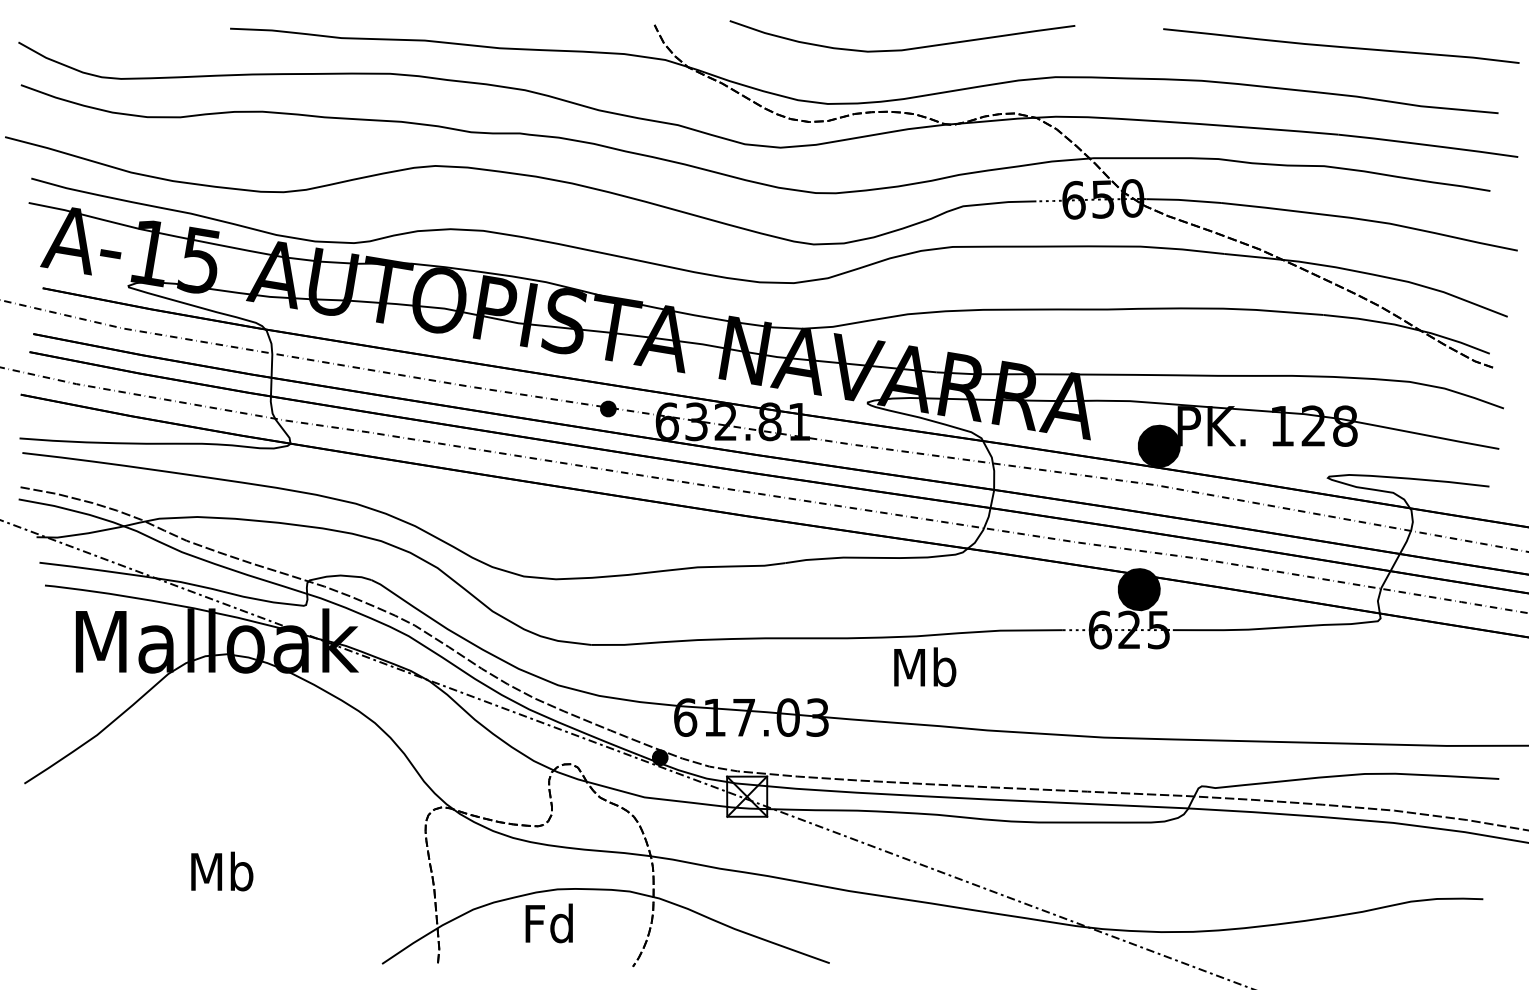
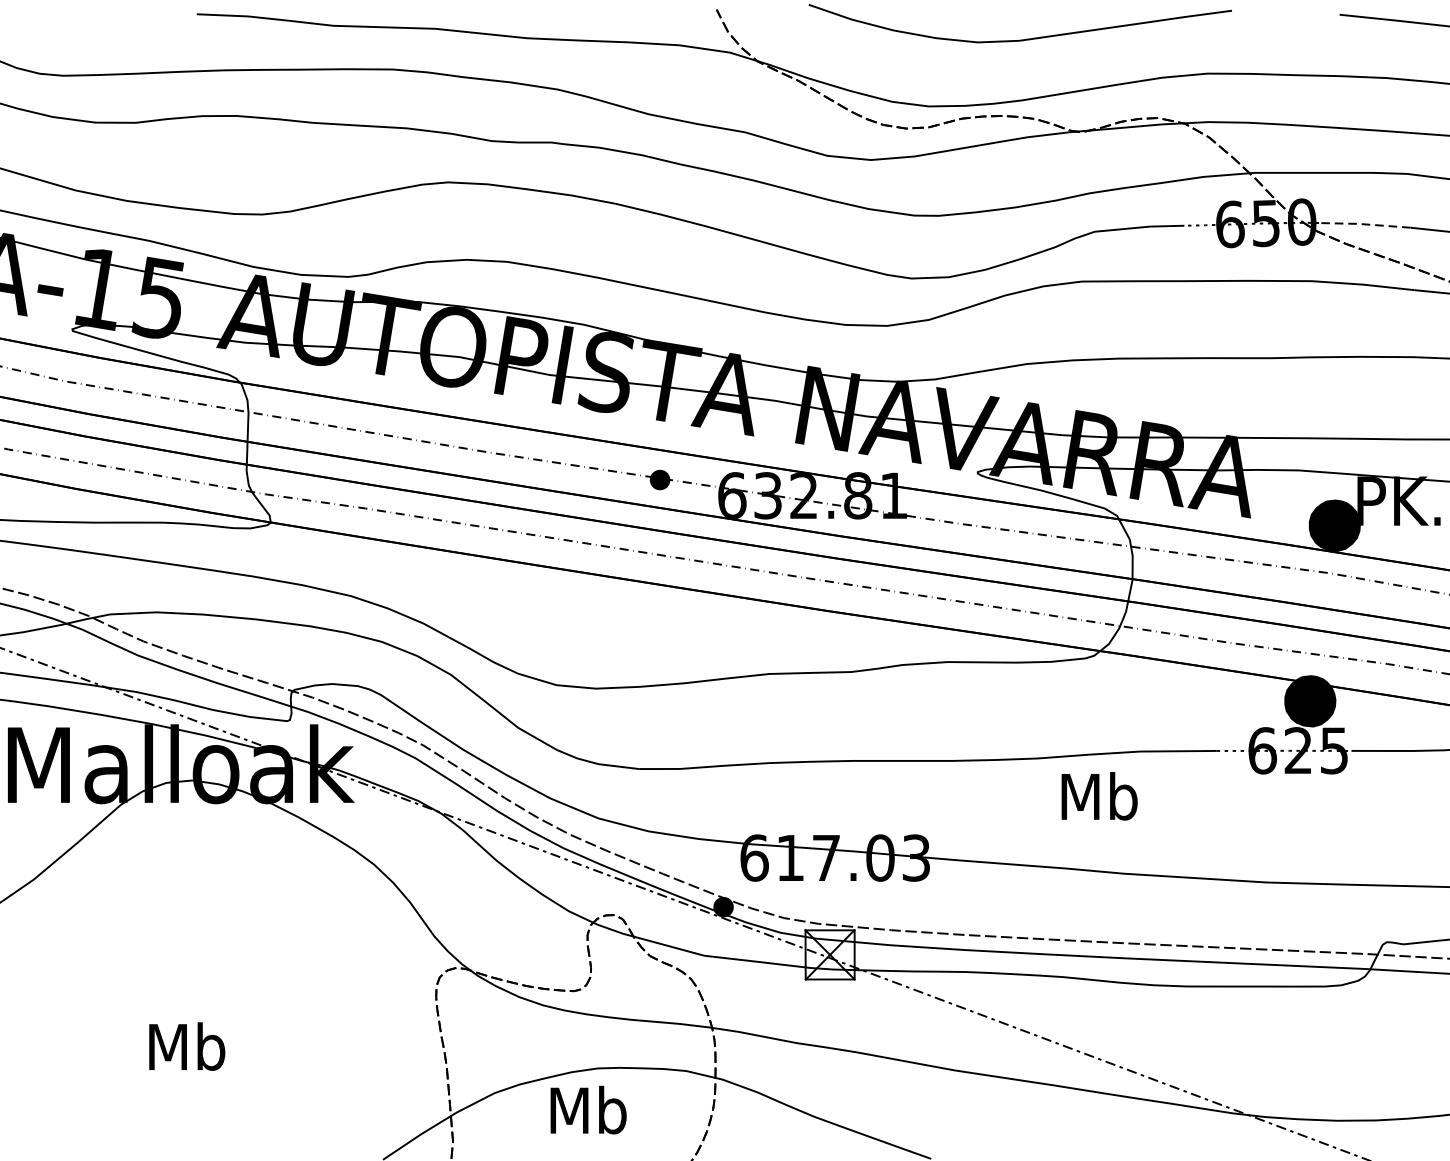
line: (1182, 200) -> (1363, 224), solid -> dashed
text: (925, 666) -> (1099, 795), moved
text: (550, 923) -> (589, 1110), Fd -> Mb

